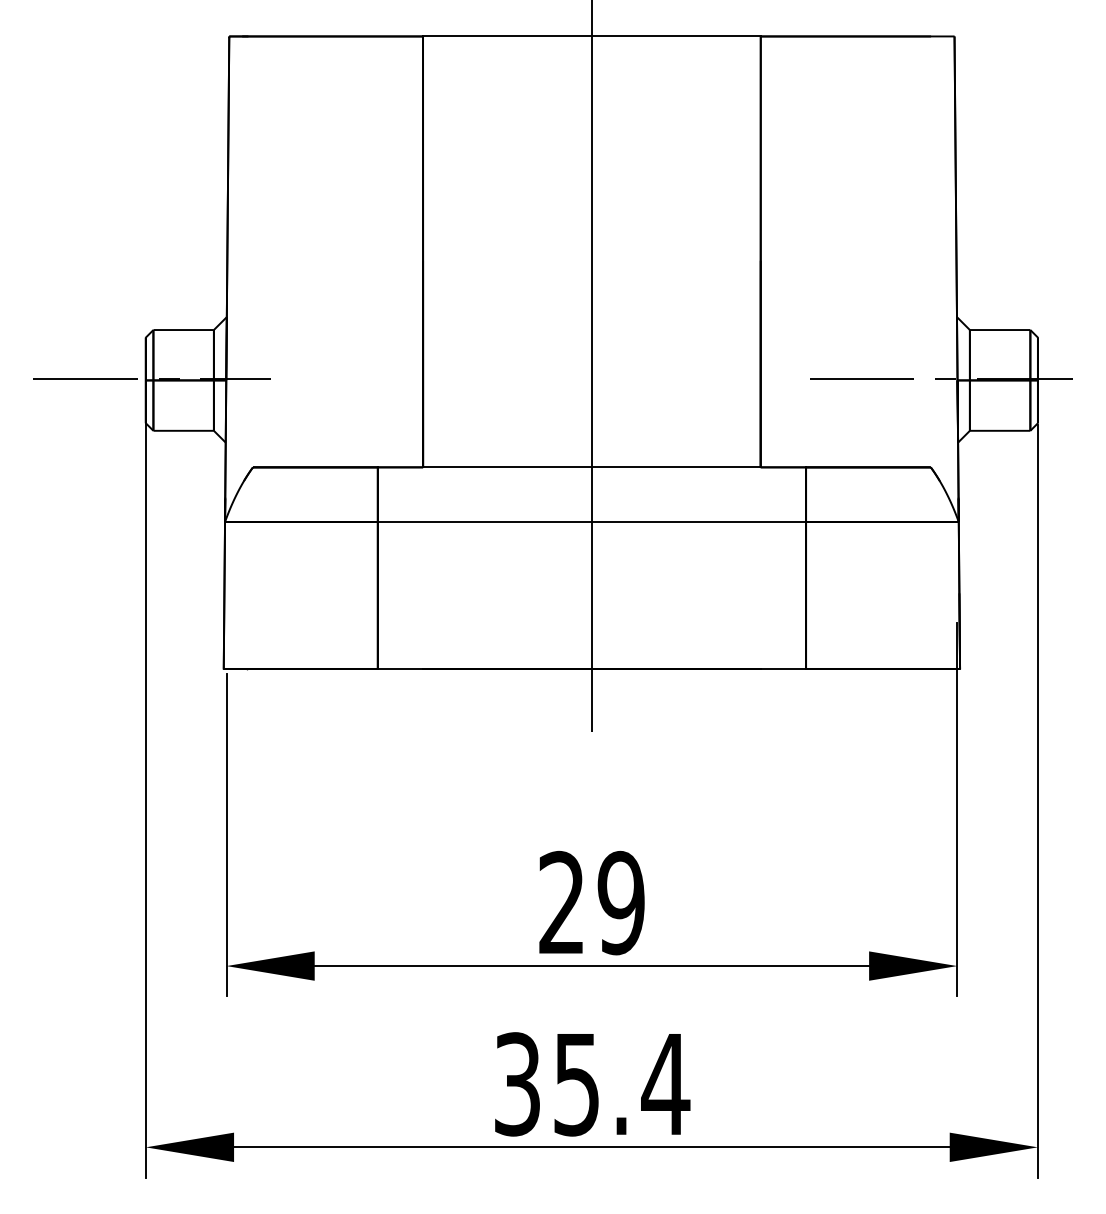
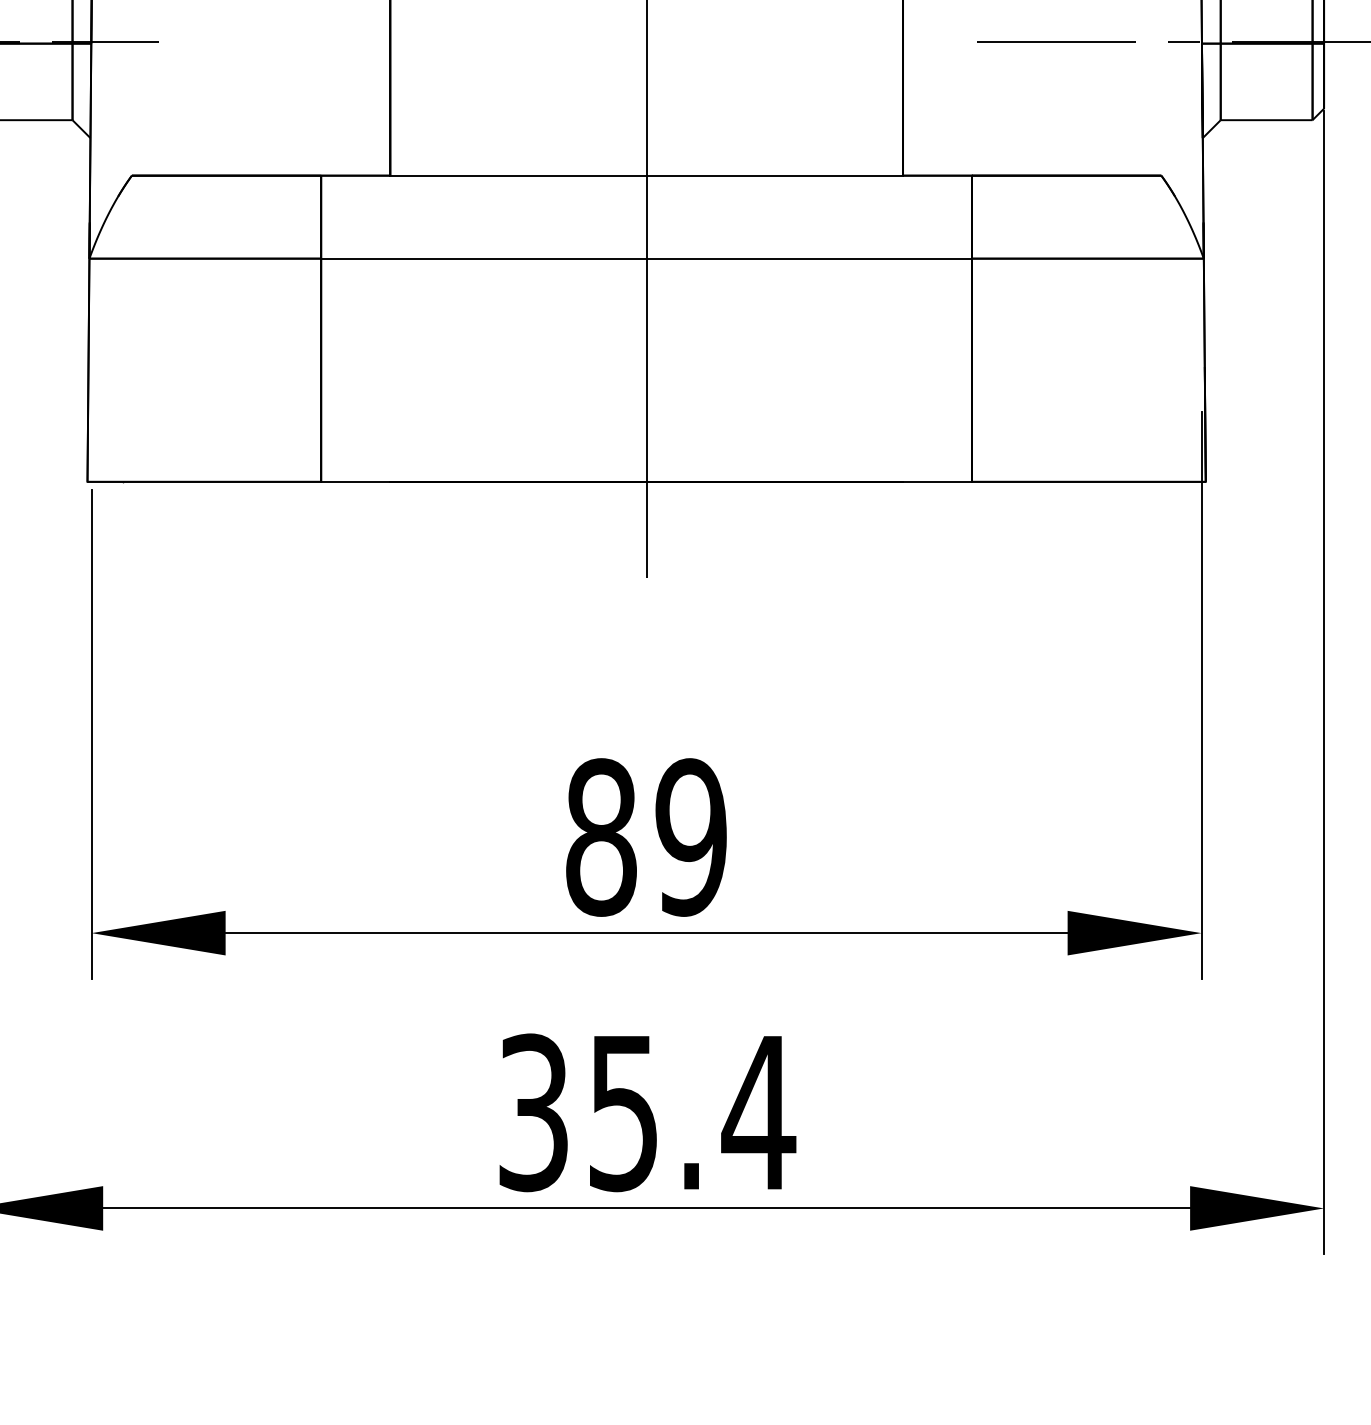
text: (562, 902) -> (601, 836), 29 -> 89

